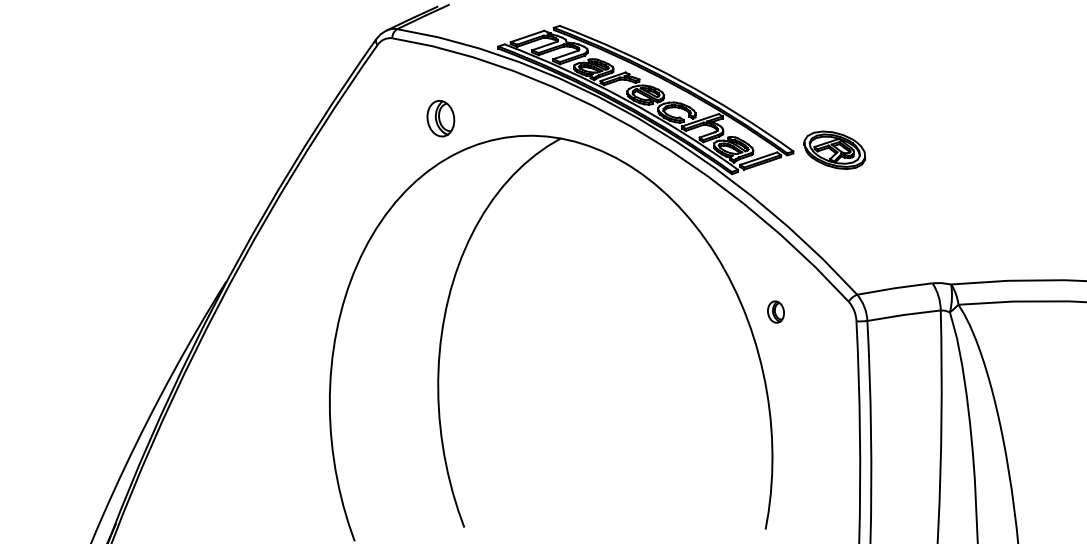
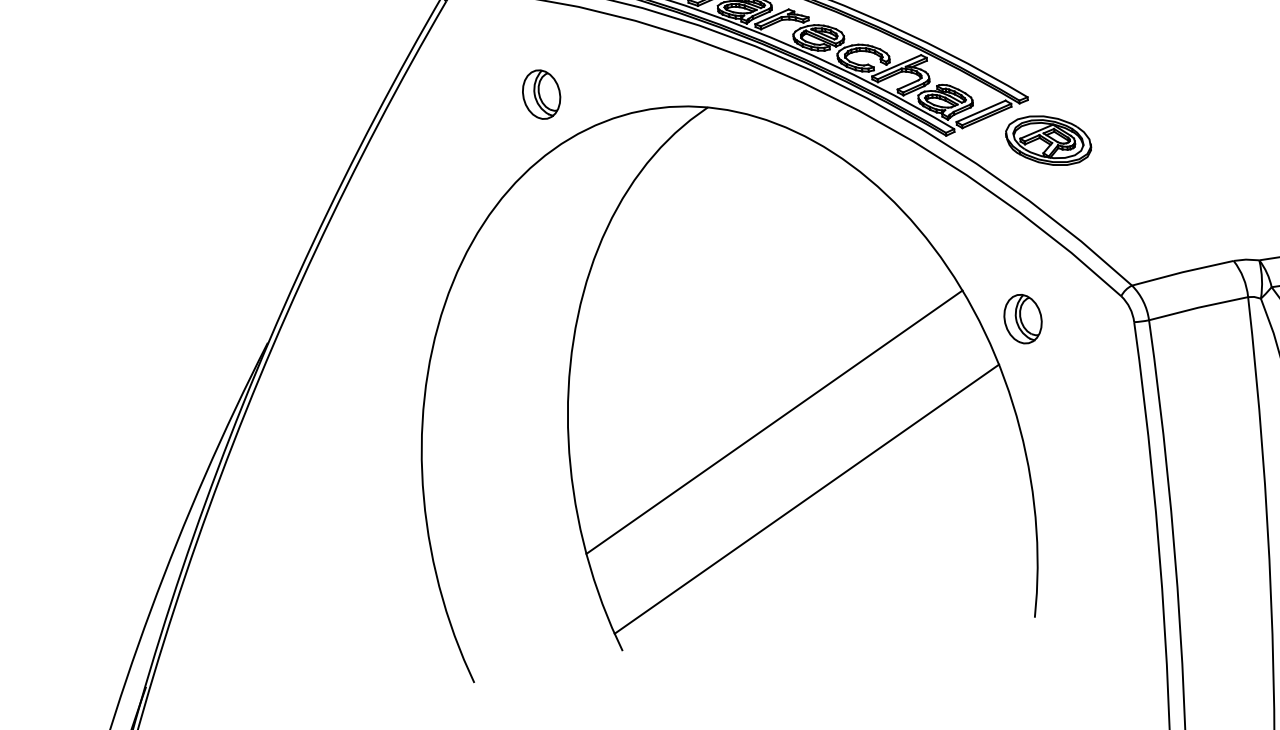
part: (834, 149) -> (1047, 139), moved
part: (775, 311) -> (1022, 318), size x1.67
line: (588, 370) -> (773, 421), added
line: (607, 428) -> (806, 498), added

